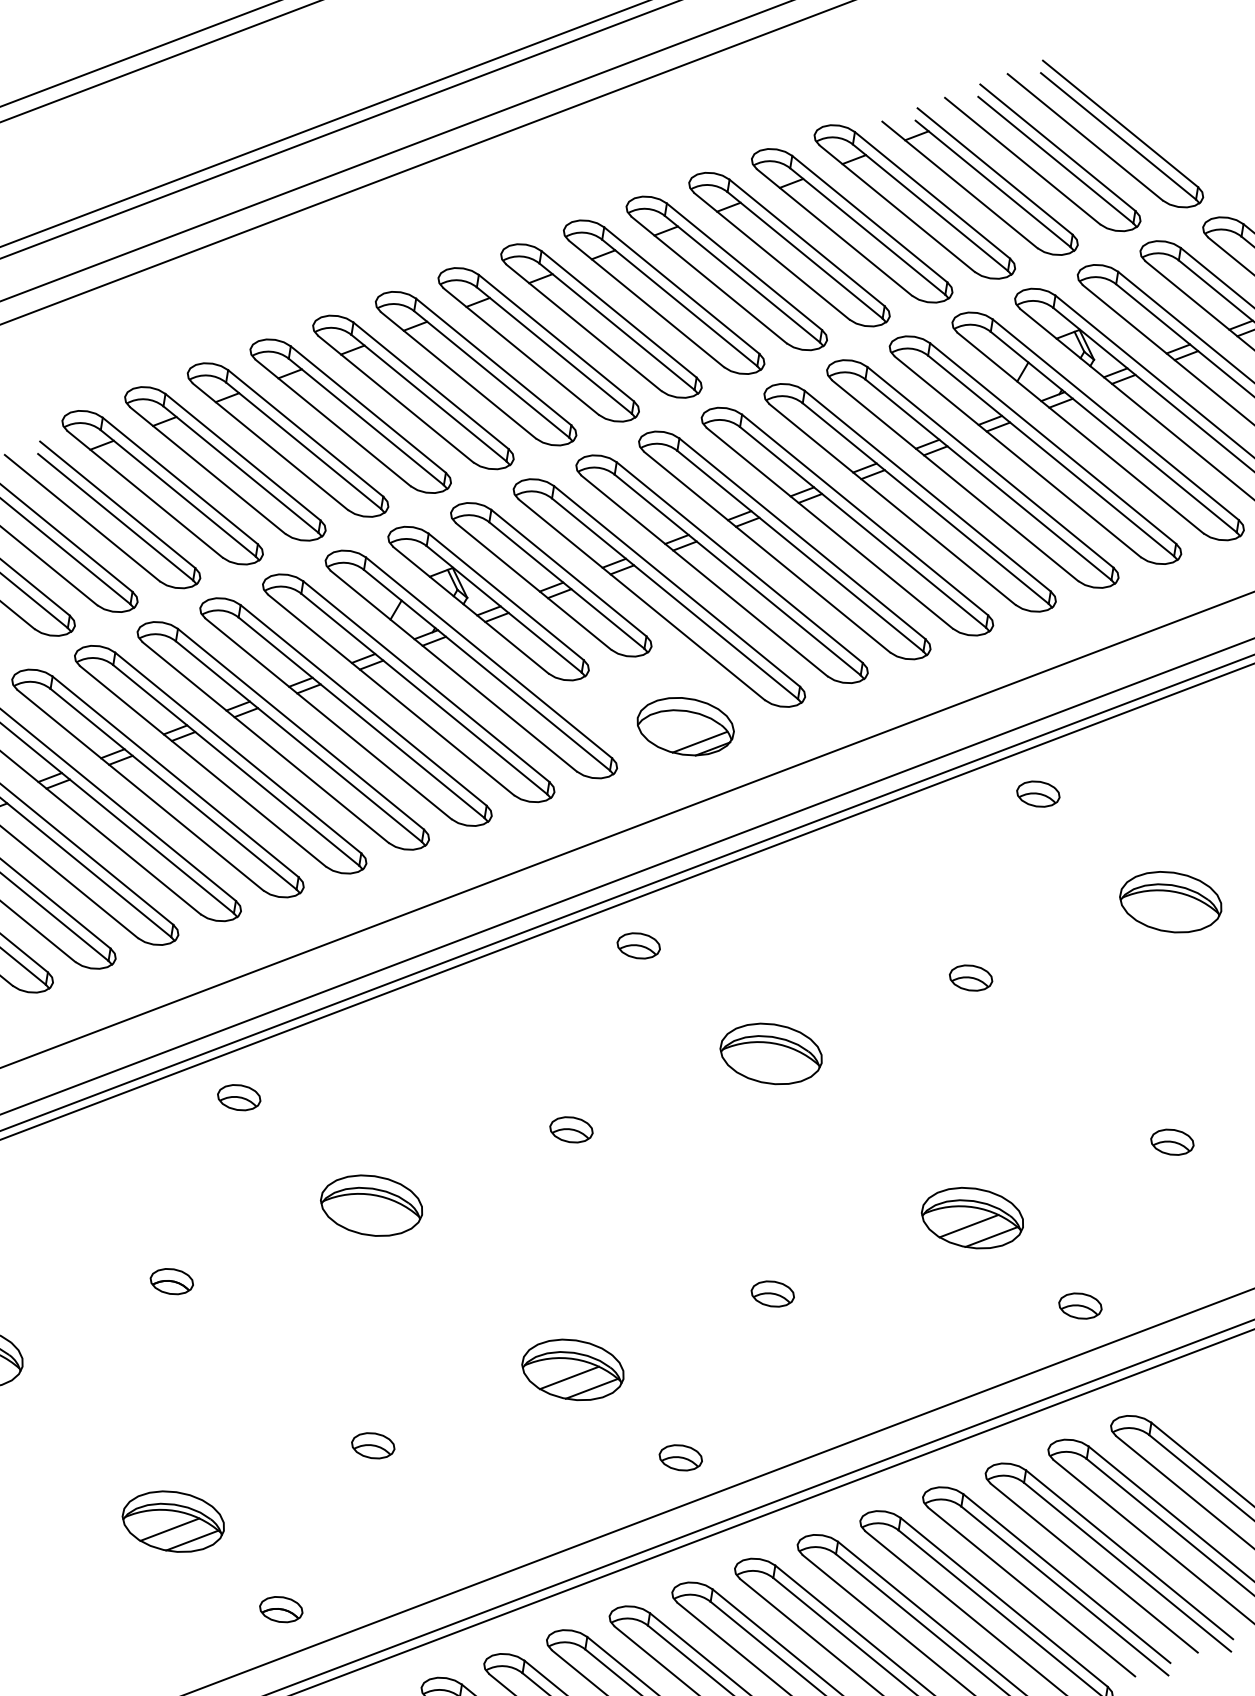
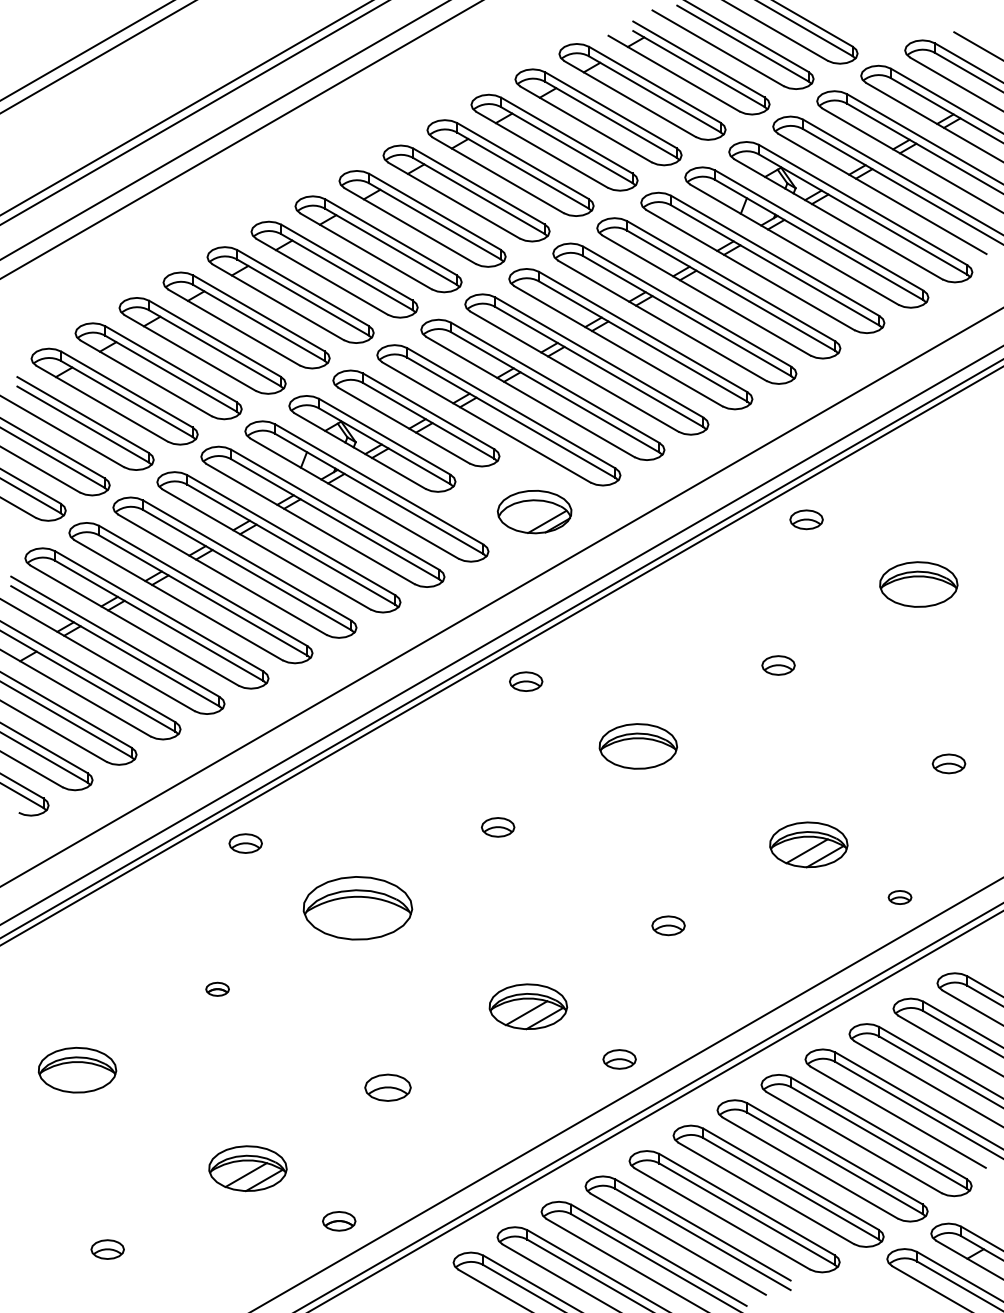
part: (371, 1205) -> (357, 908), size x1.4
part: (171, 1281) -> (217, 989), size x0.7
part: (1079, 1305) -> (899, 897), size x0.7
part: (373, 1445) -> (388, 1087), size x1.4

